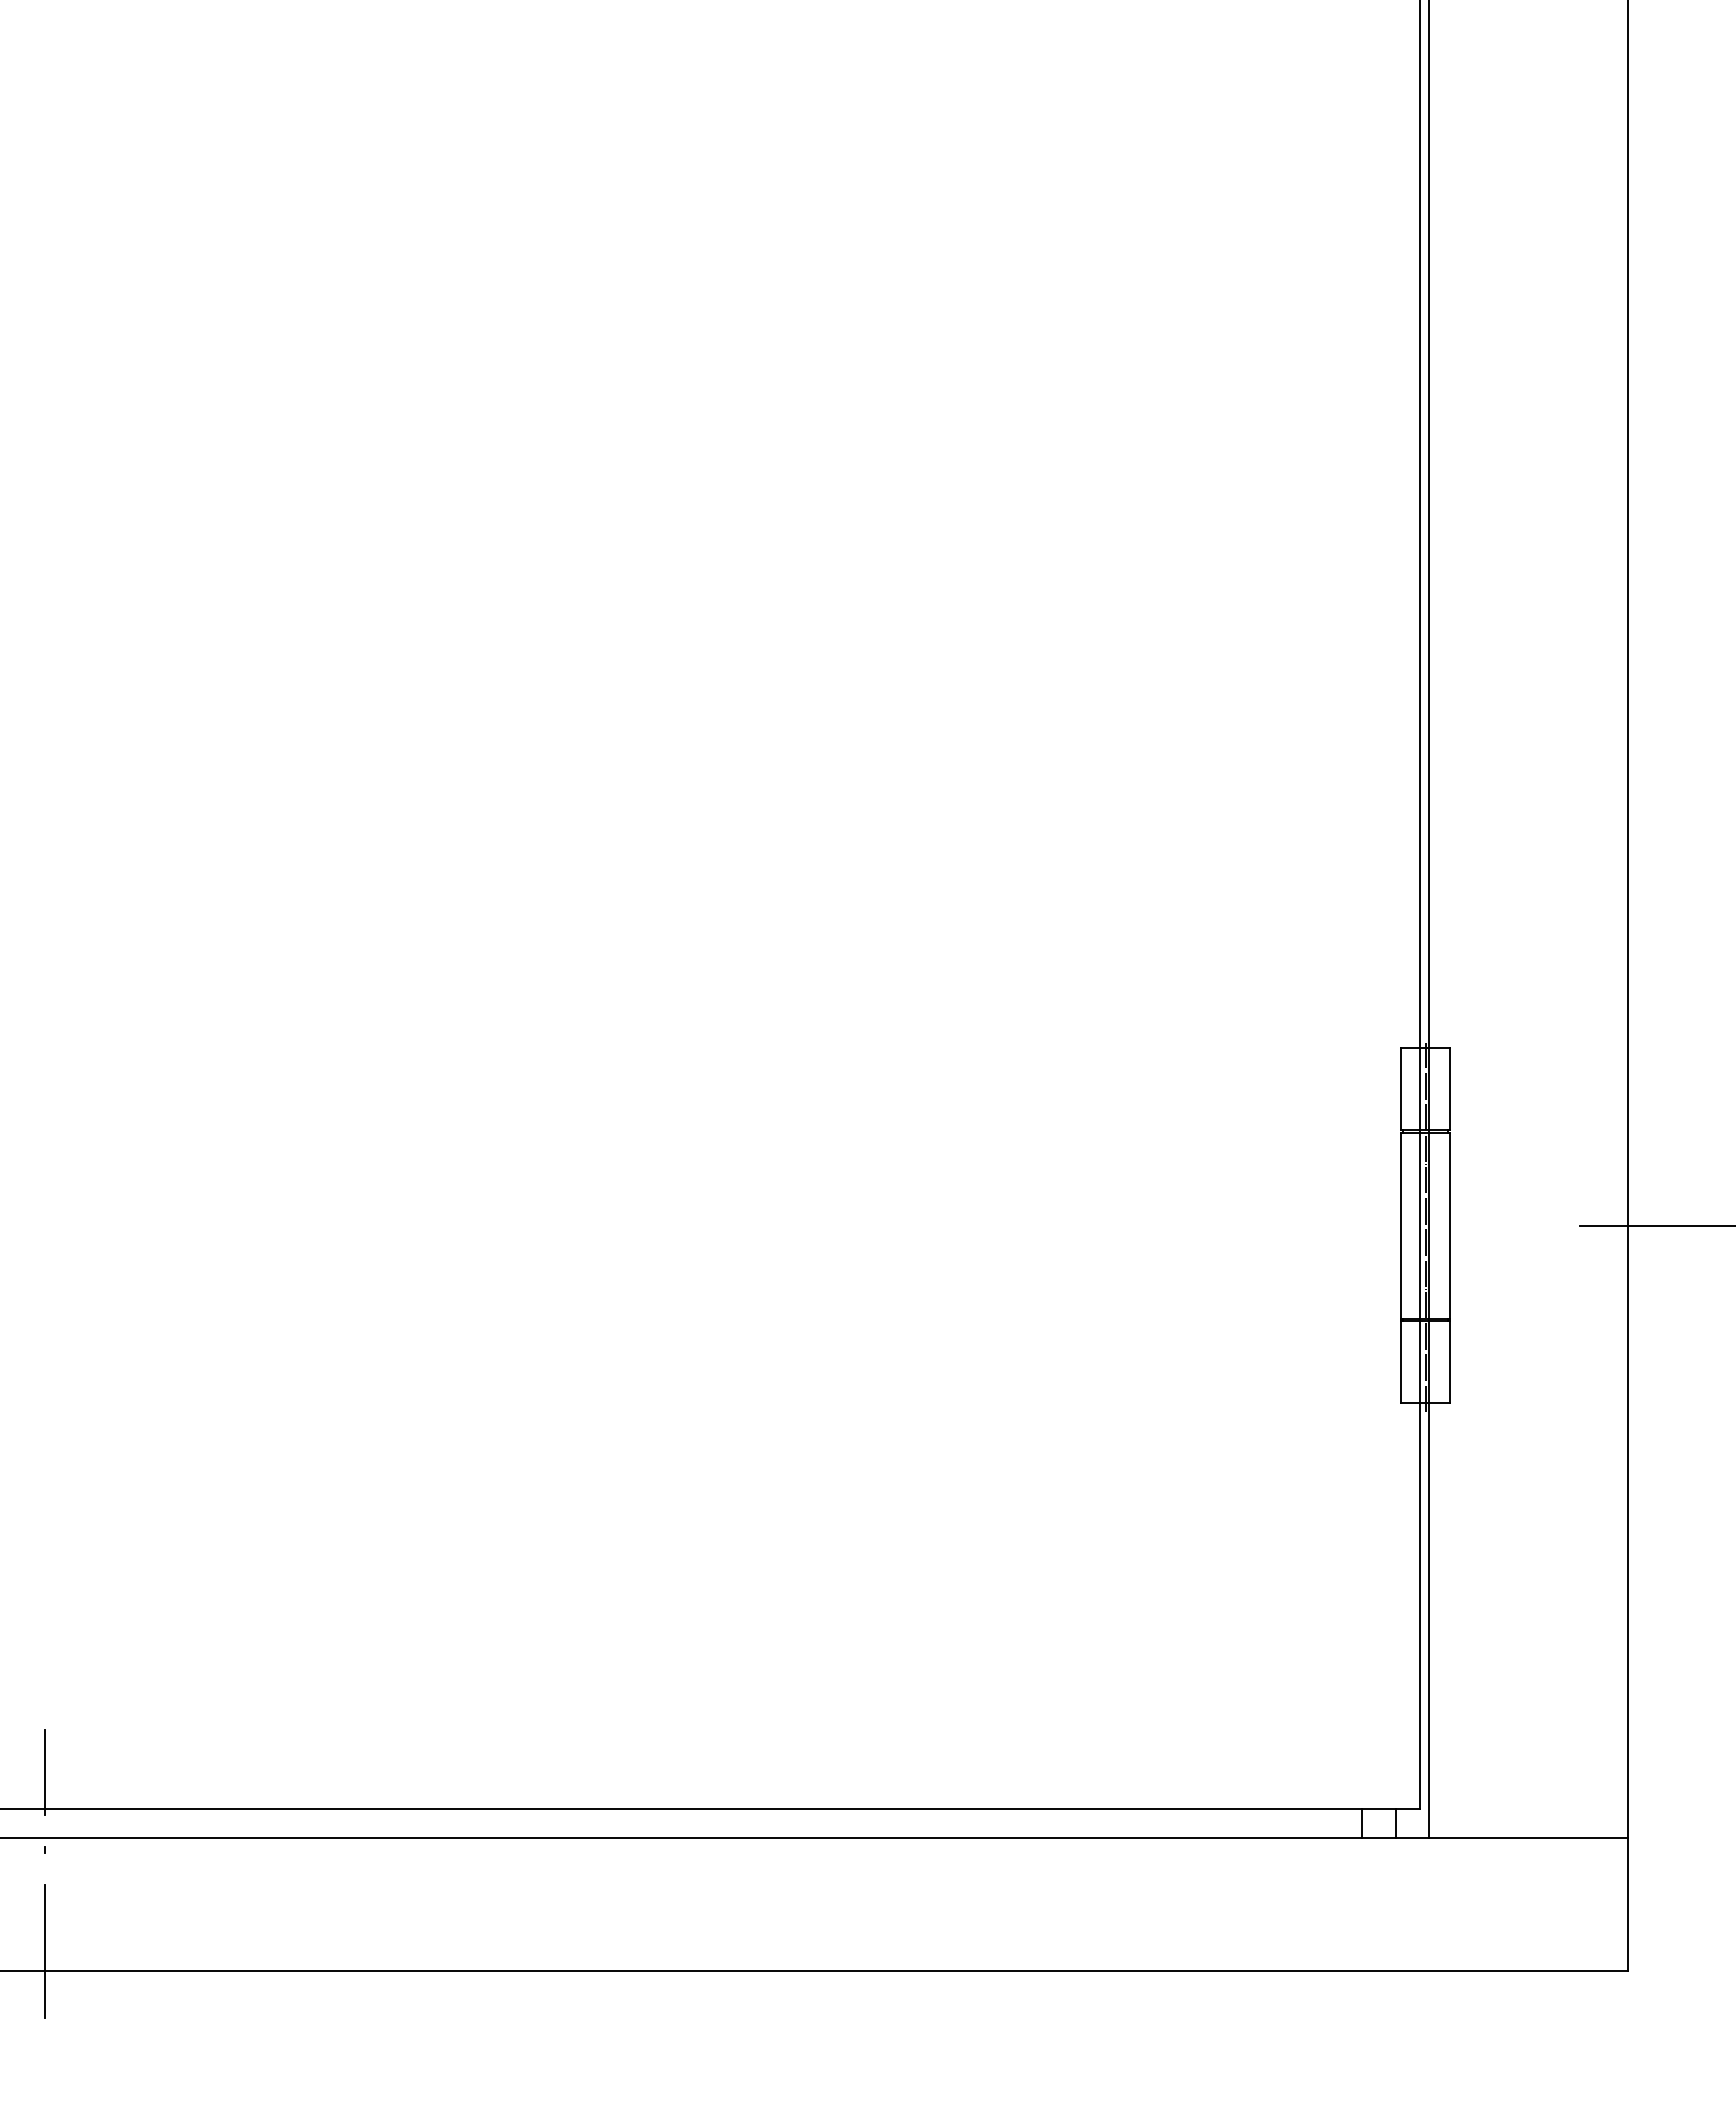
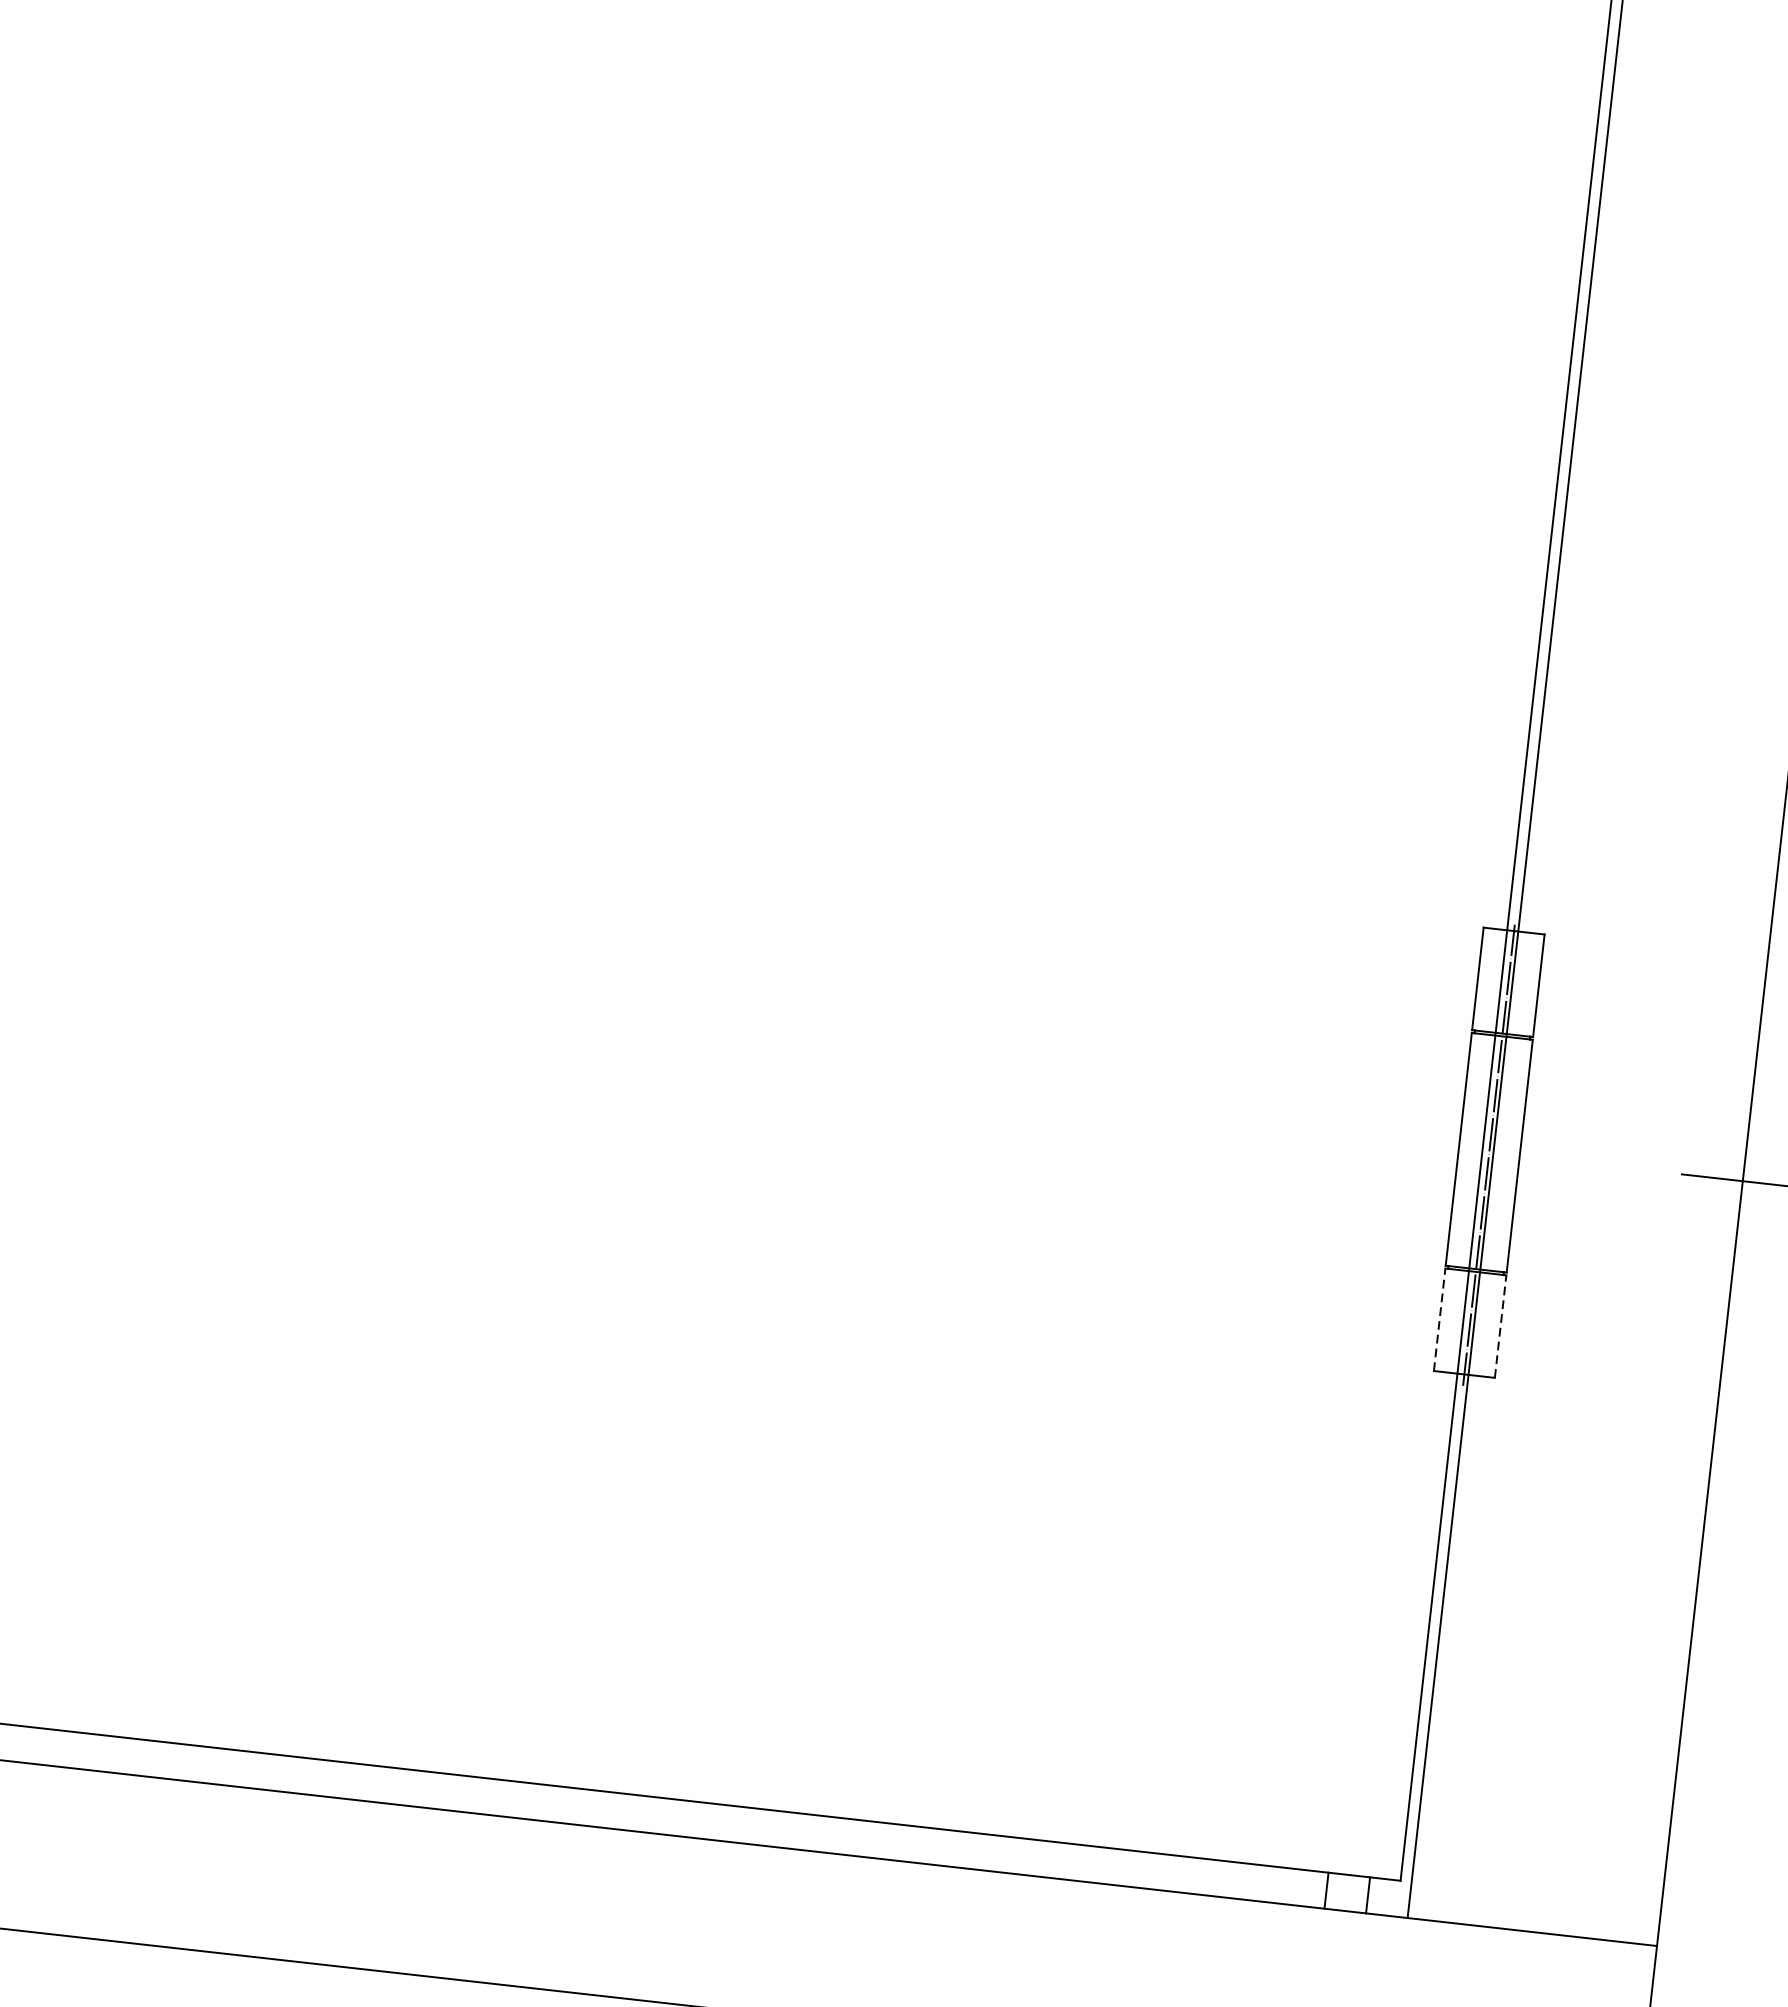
line: (1401, 1361) -> (1440, 1319), solid -> dashed
line: (1449, 1361) -> (1500, 1325), solid -> dashed

